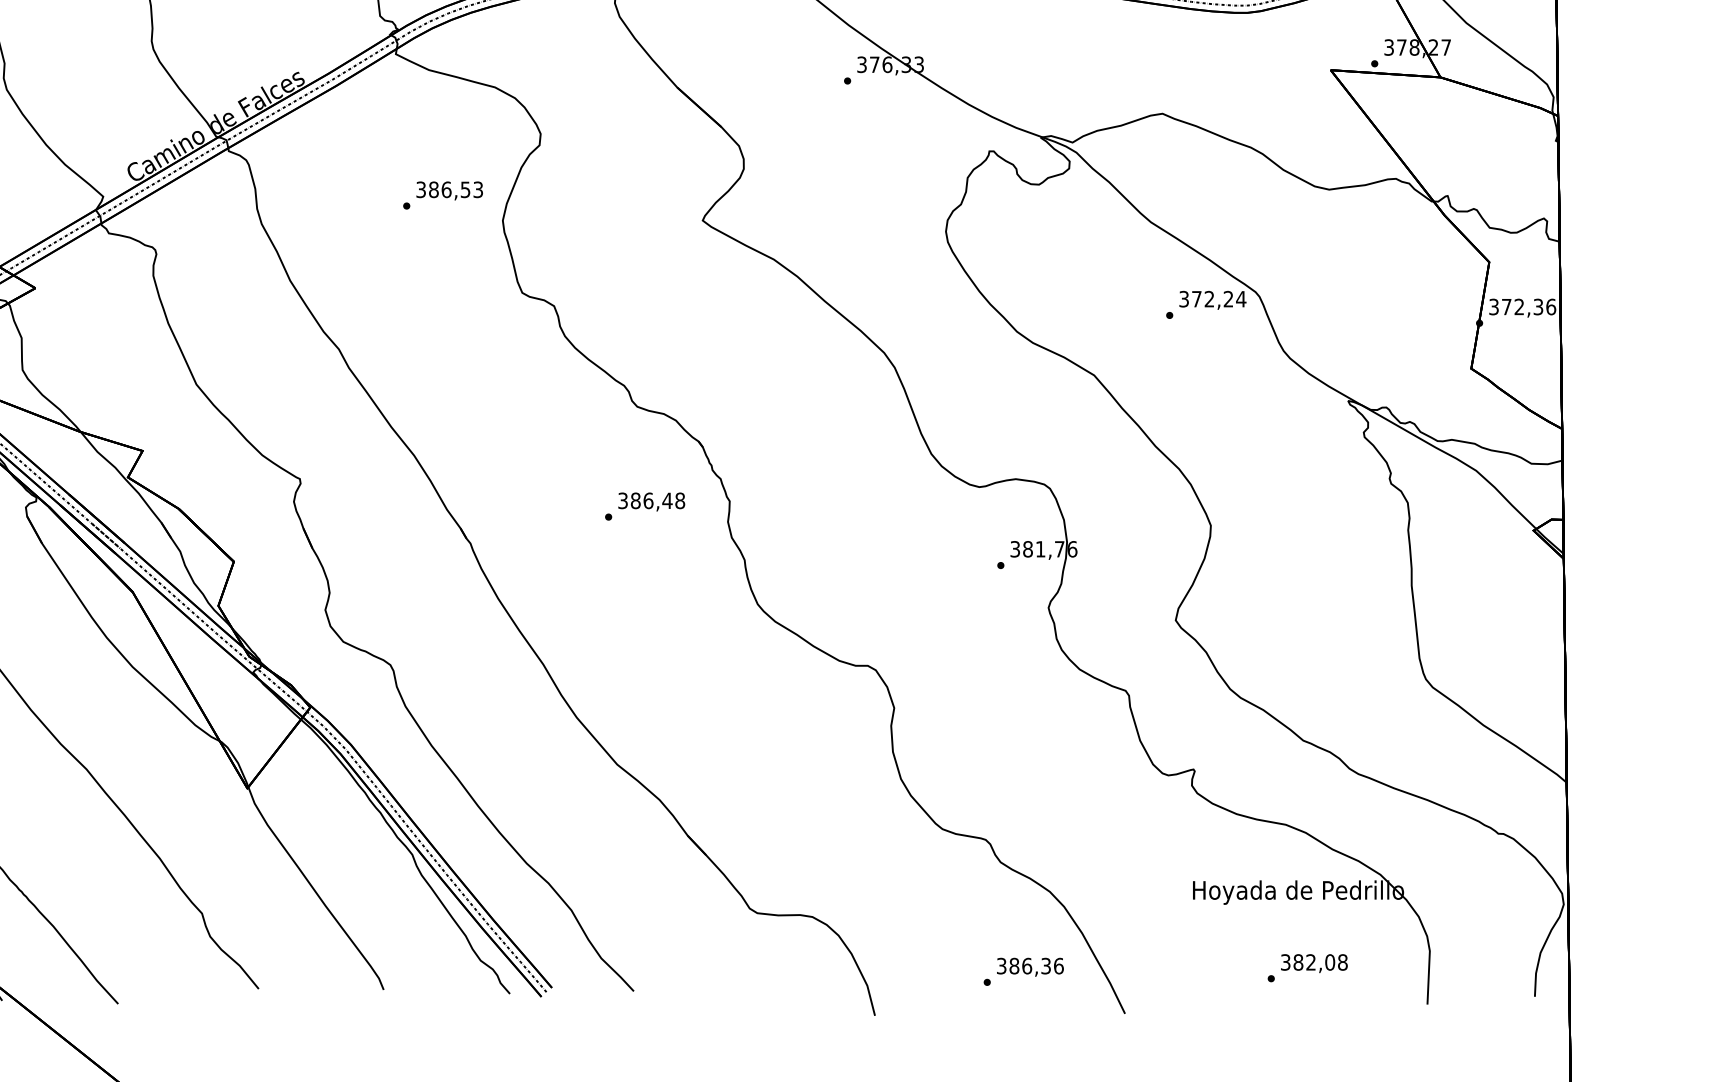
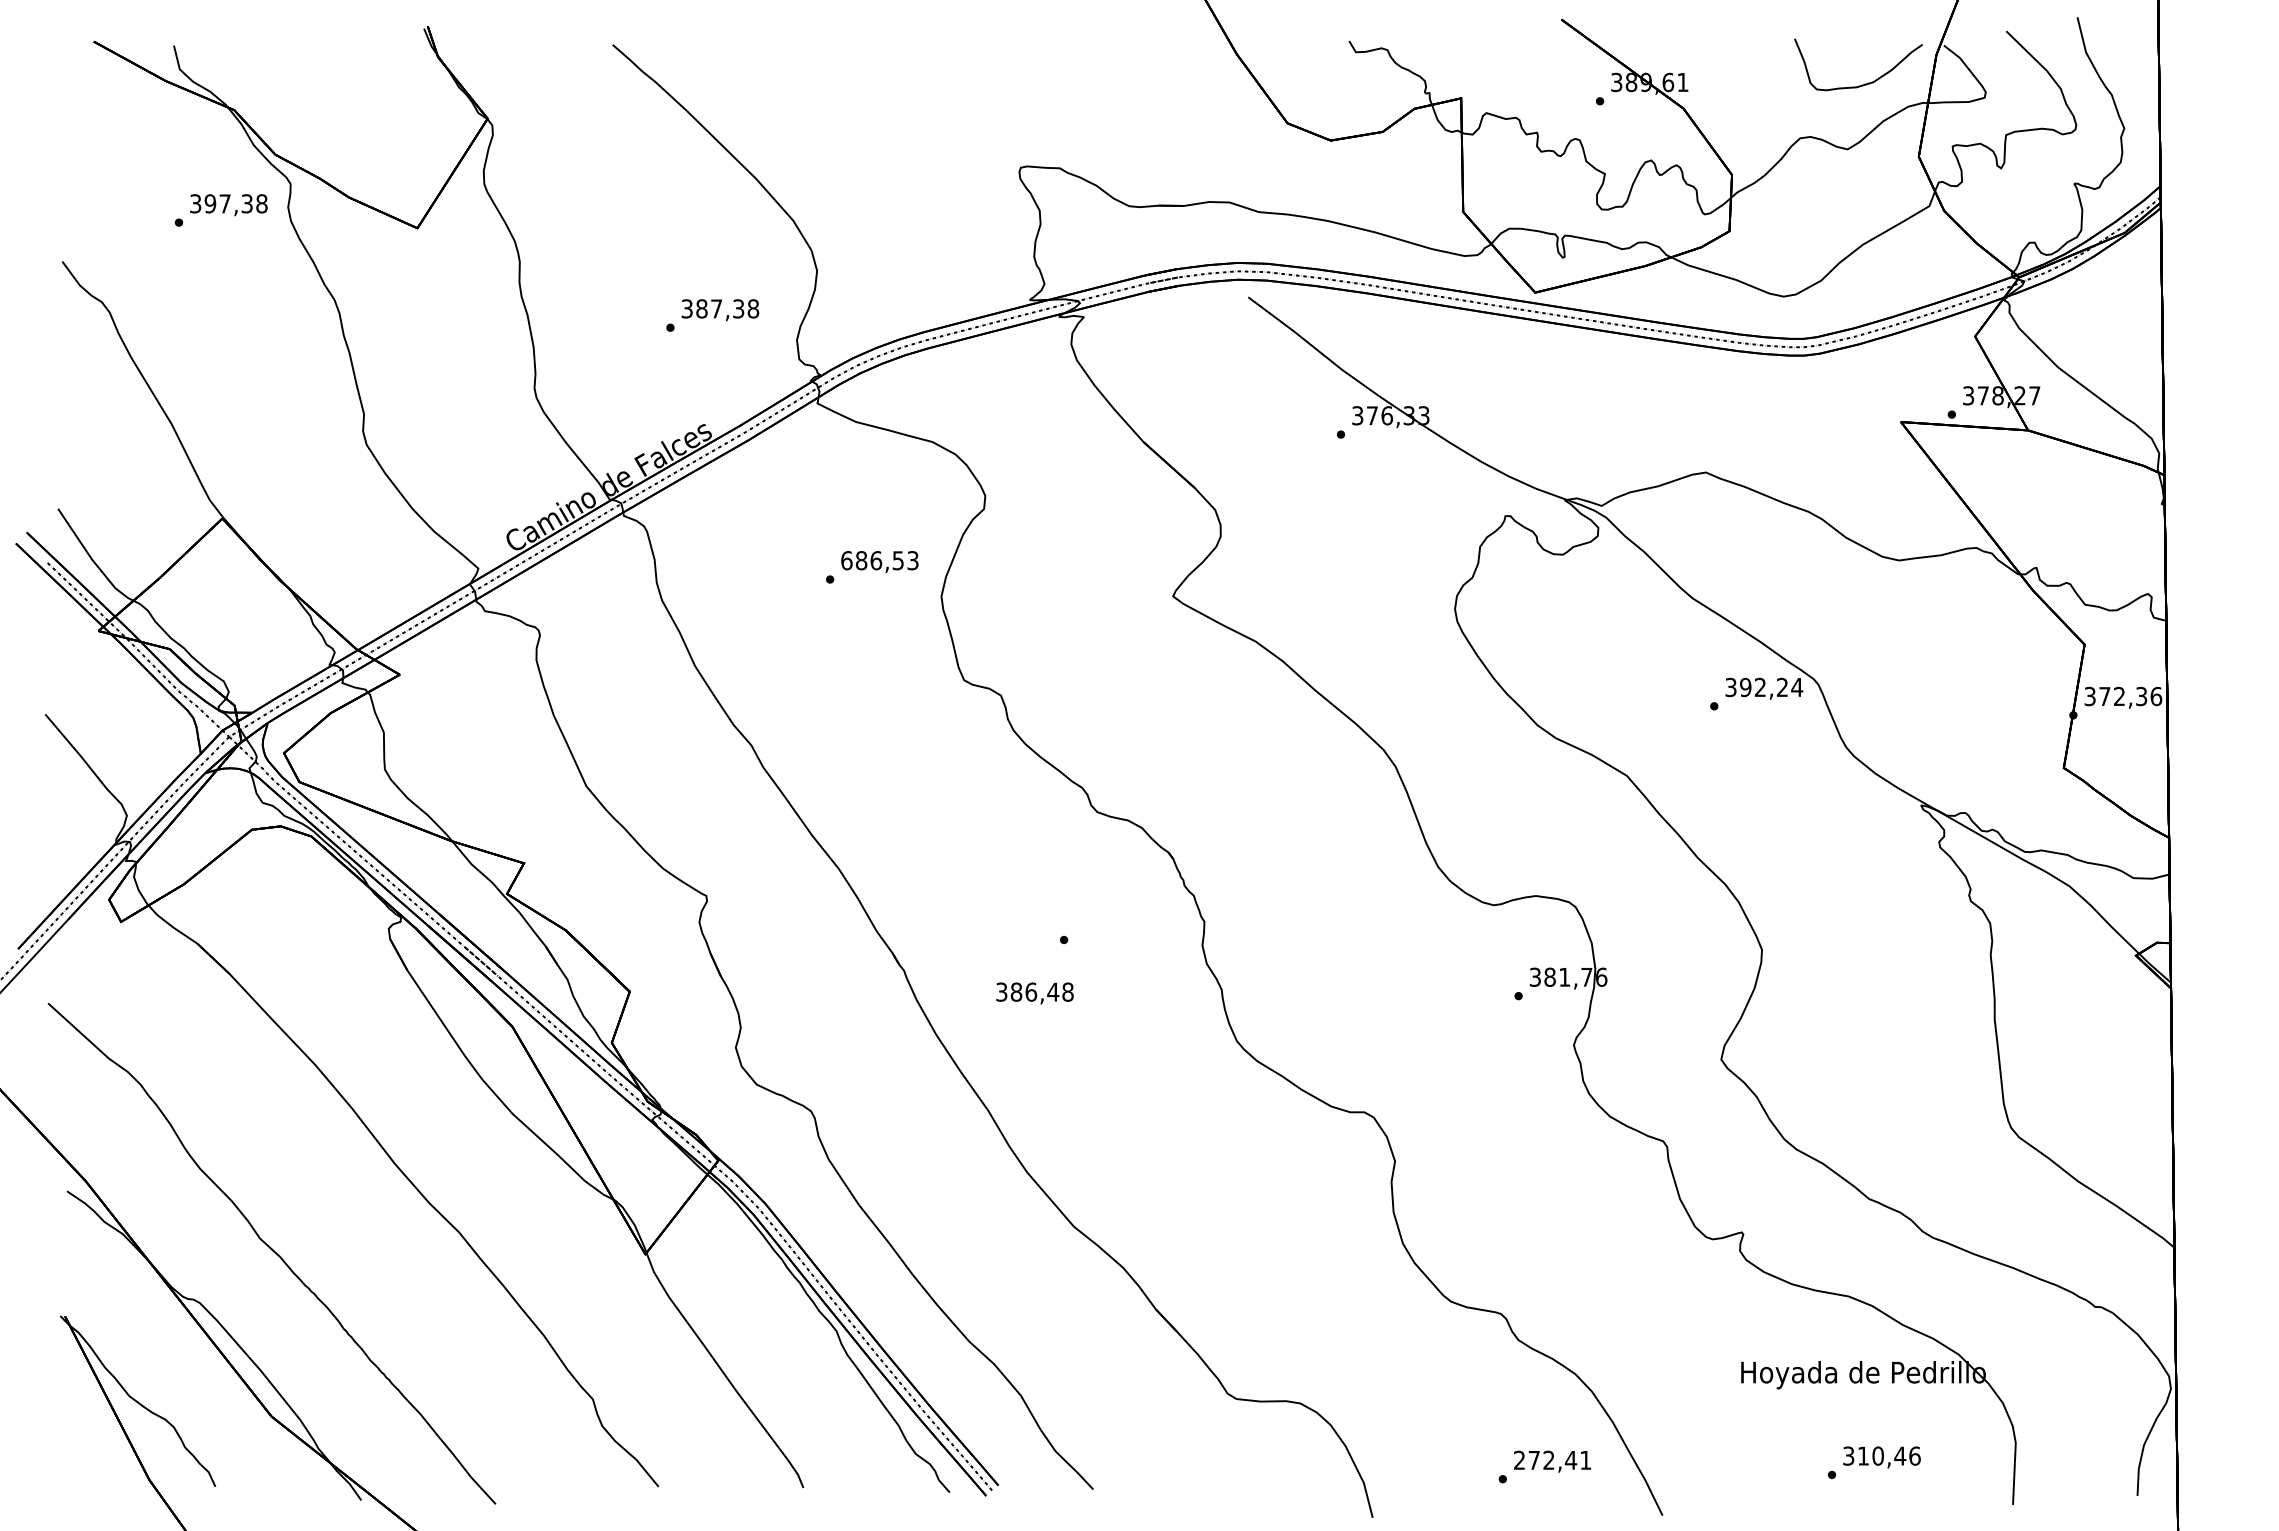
text: (420, 189) -> (846, 560), 386,53 -> 686,53
text: (1196, 299) -> (1745, 687), 372,24 -> 392,24
text: (651, 502) -> (1034, 993), moved
text: (1320, 961) -> (1888, 1455), 382,08 -> 310,46
text: (1030, 966) -> (1552, 1460), 386,36 -> 272,41

